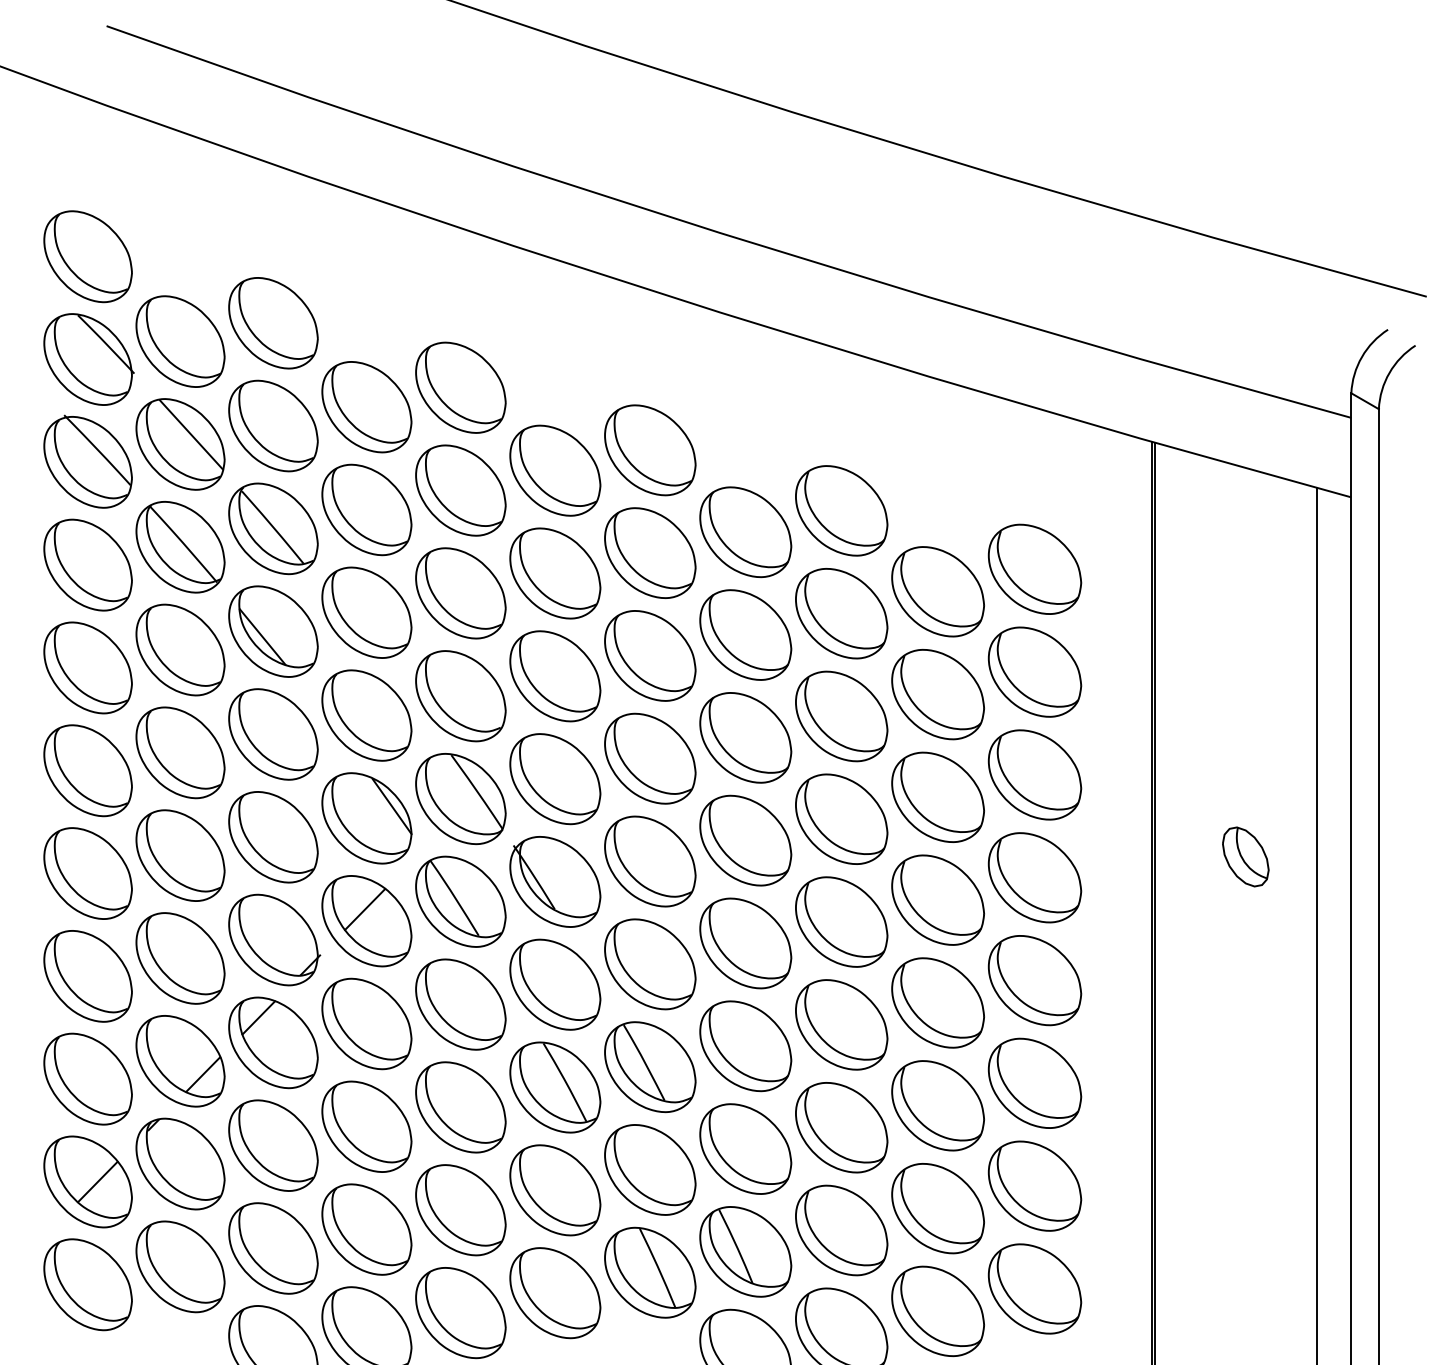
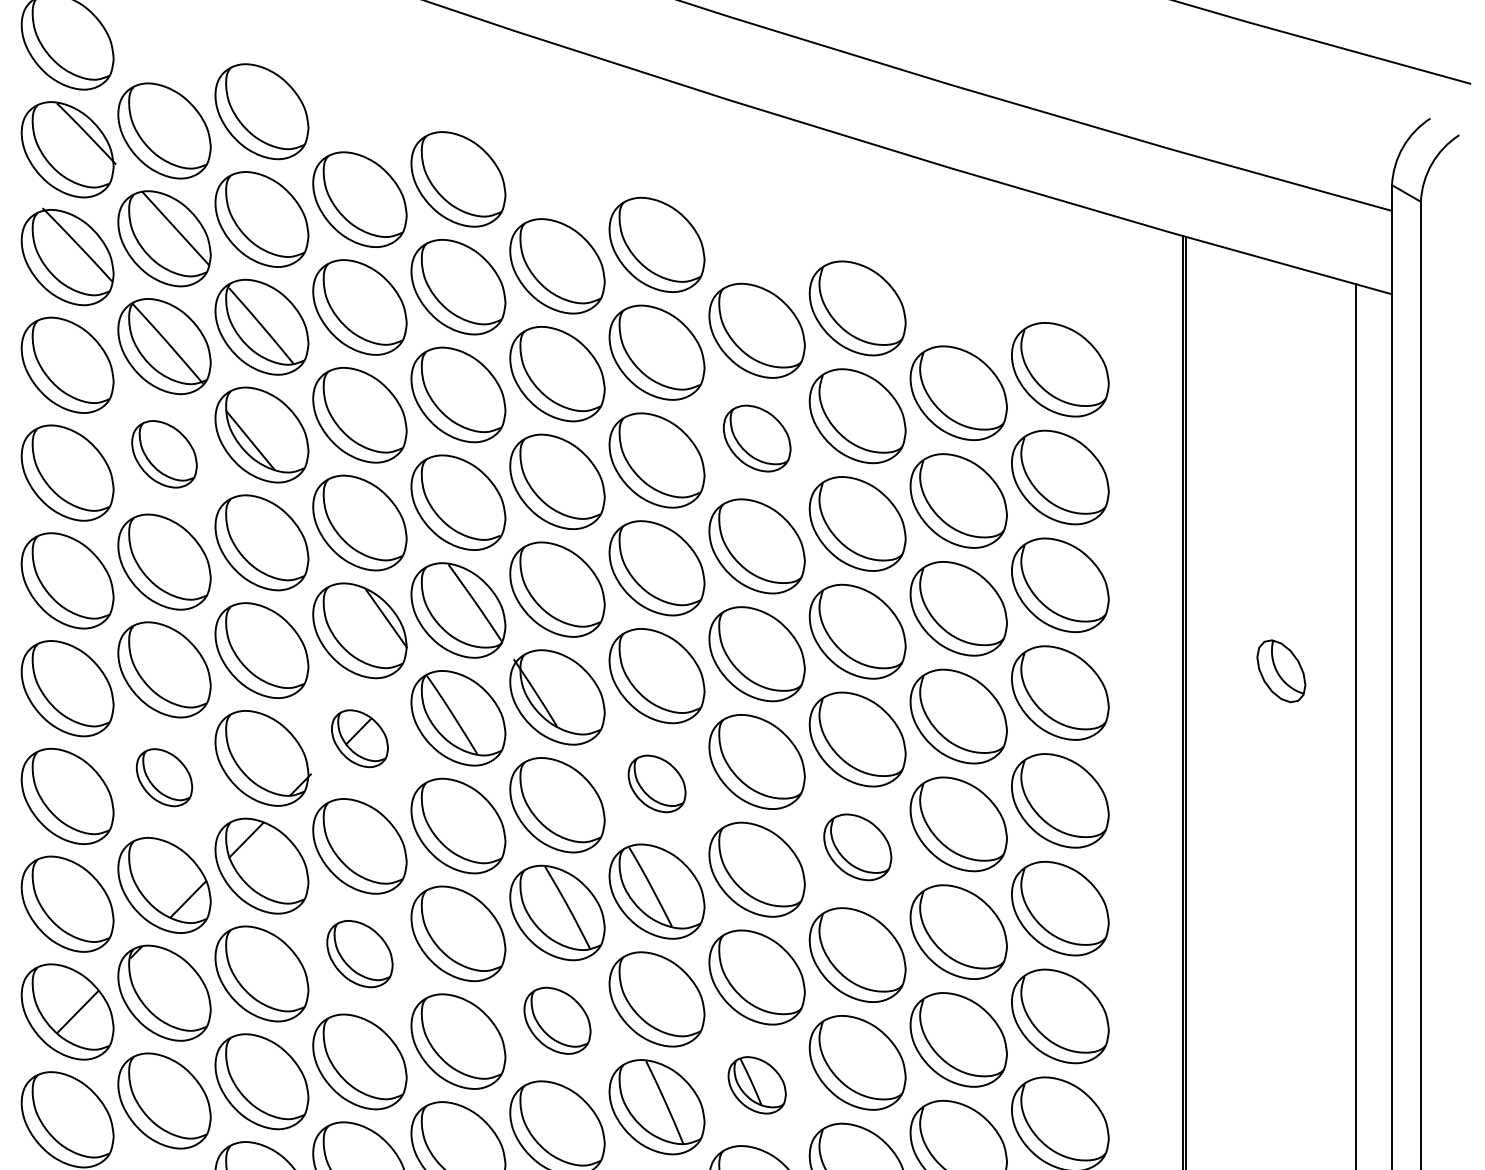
part: (745, 634) -> (756, 438), size x0.7
part: (180, 649) -> (164, 453), size x0.7
part: (366, 921) -> (359, 738), size x0.6
part: (180, 958) -> (164, 777), size x0.6
part: (650, 964) -> (657, 784), size x0.6
part: (841, 1024) -> (857, 846), size x0.7
part: (366, 1126) -> (359, 953), size x0.7
part: (555, 1190) -> (557, 1020), size x0.7
part: (745, 1251) -> (756, 1084), size x0.6

